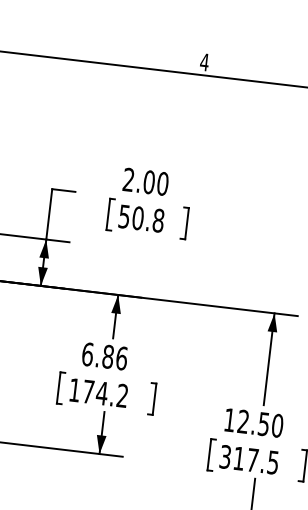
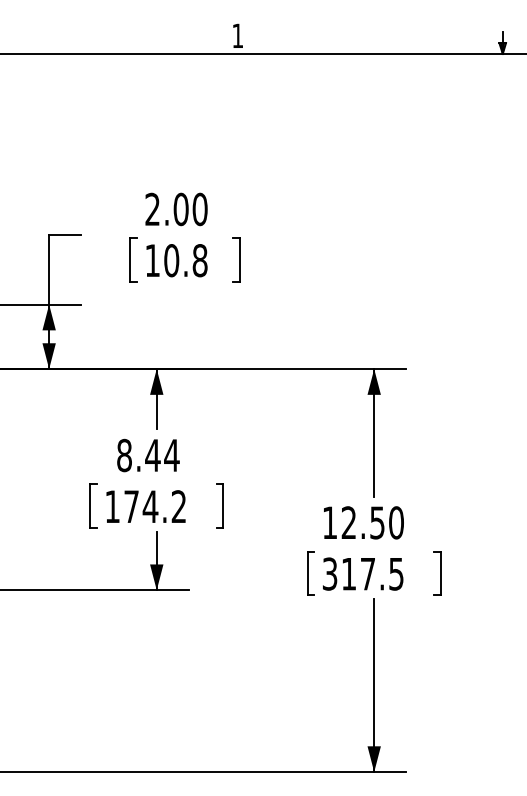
text: (204, 62) -> (237, 35), 4 -> 1
text: (124, 216) -> (152, 260), 50.8 -> 10.8
text: (104, 356) -> (148, 455), 6.86 -> 8.44

